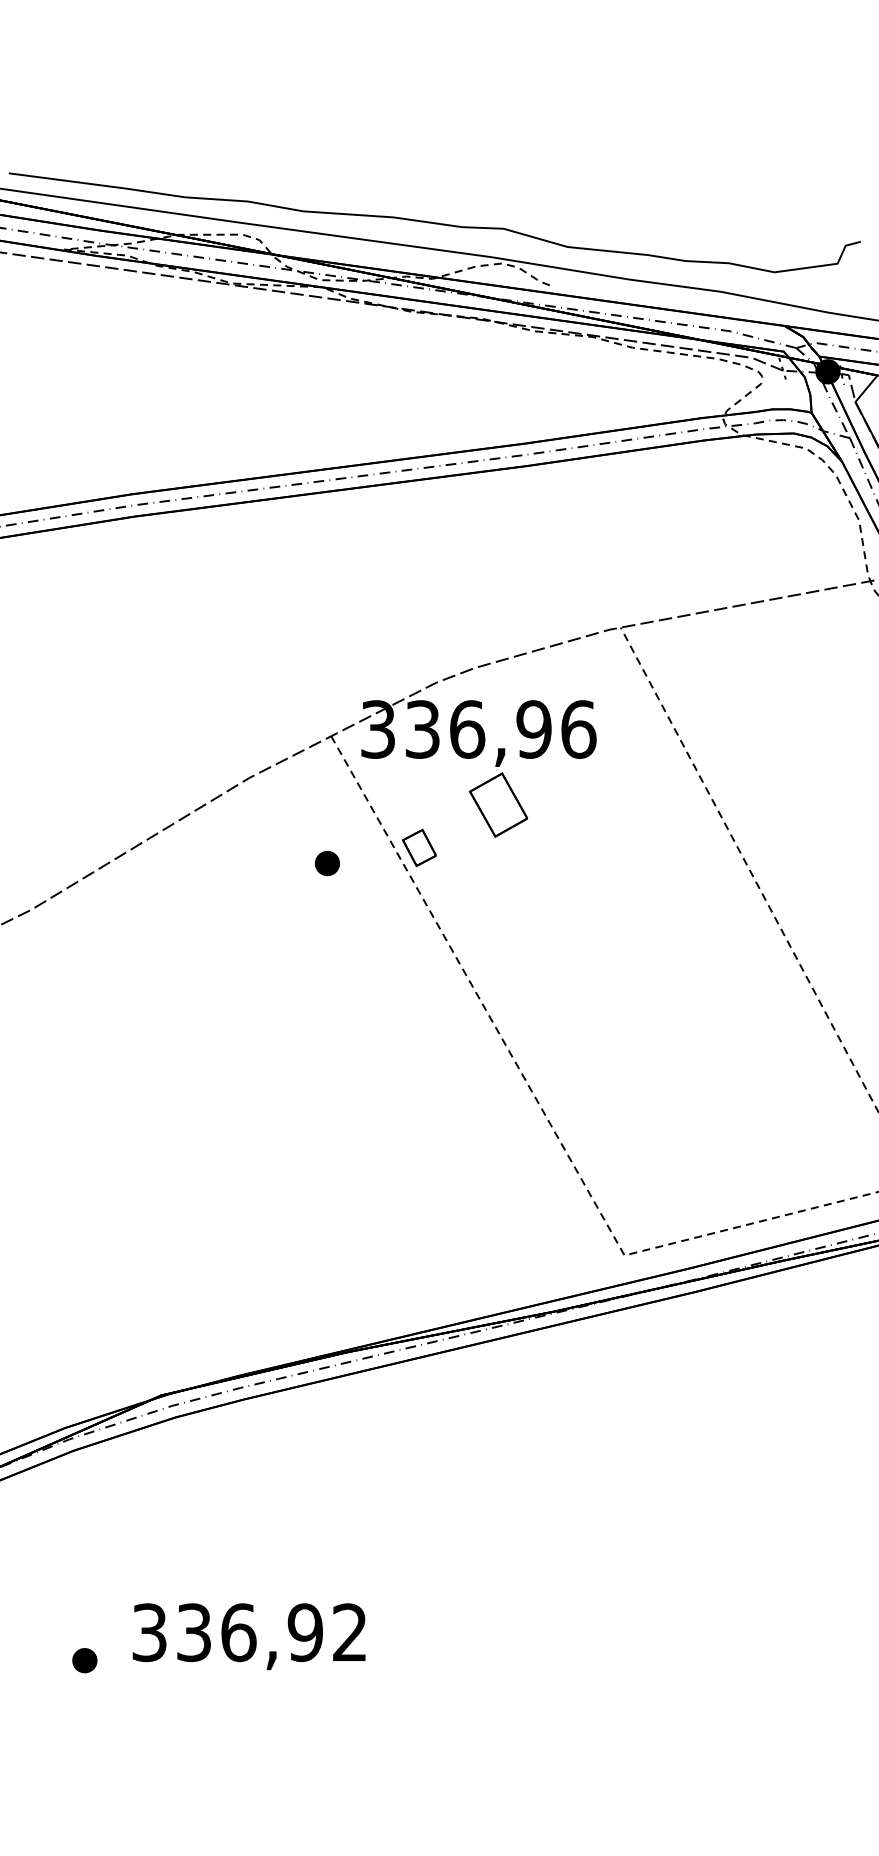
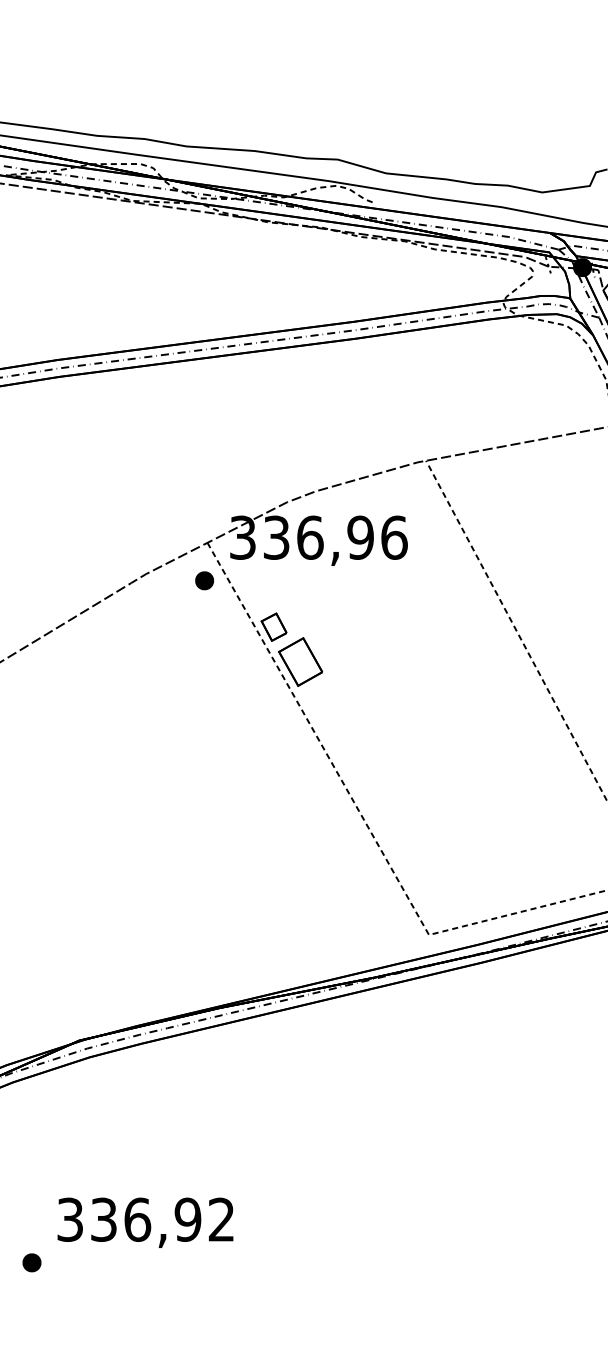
part: (498, 804) -> (300, 661), moved
part: (326, 863) -> (203, 580), moved
part: (84, 1660) -> (31, 1262), moved

